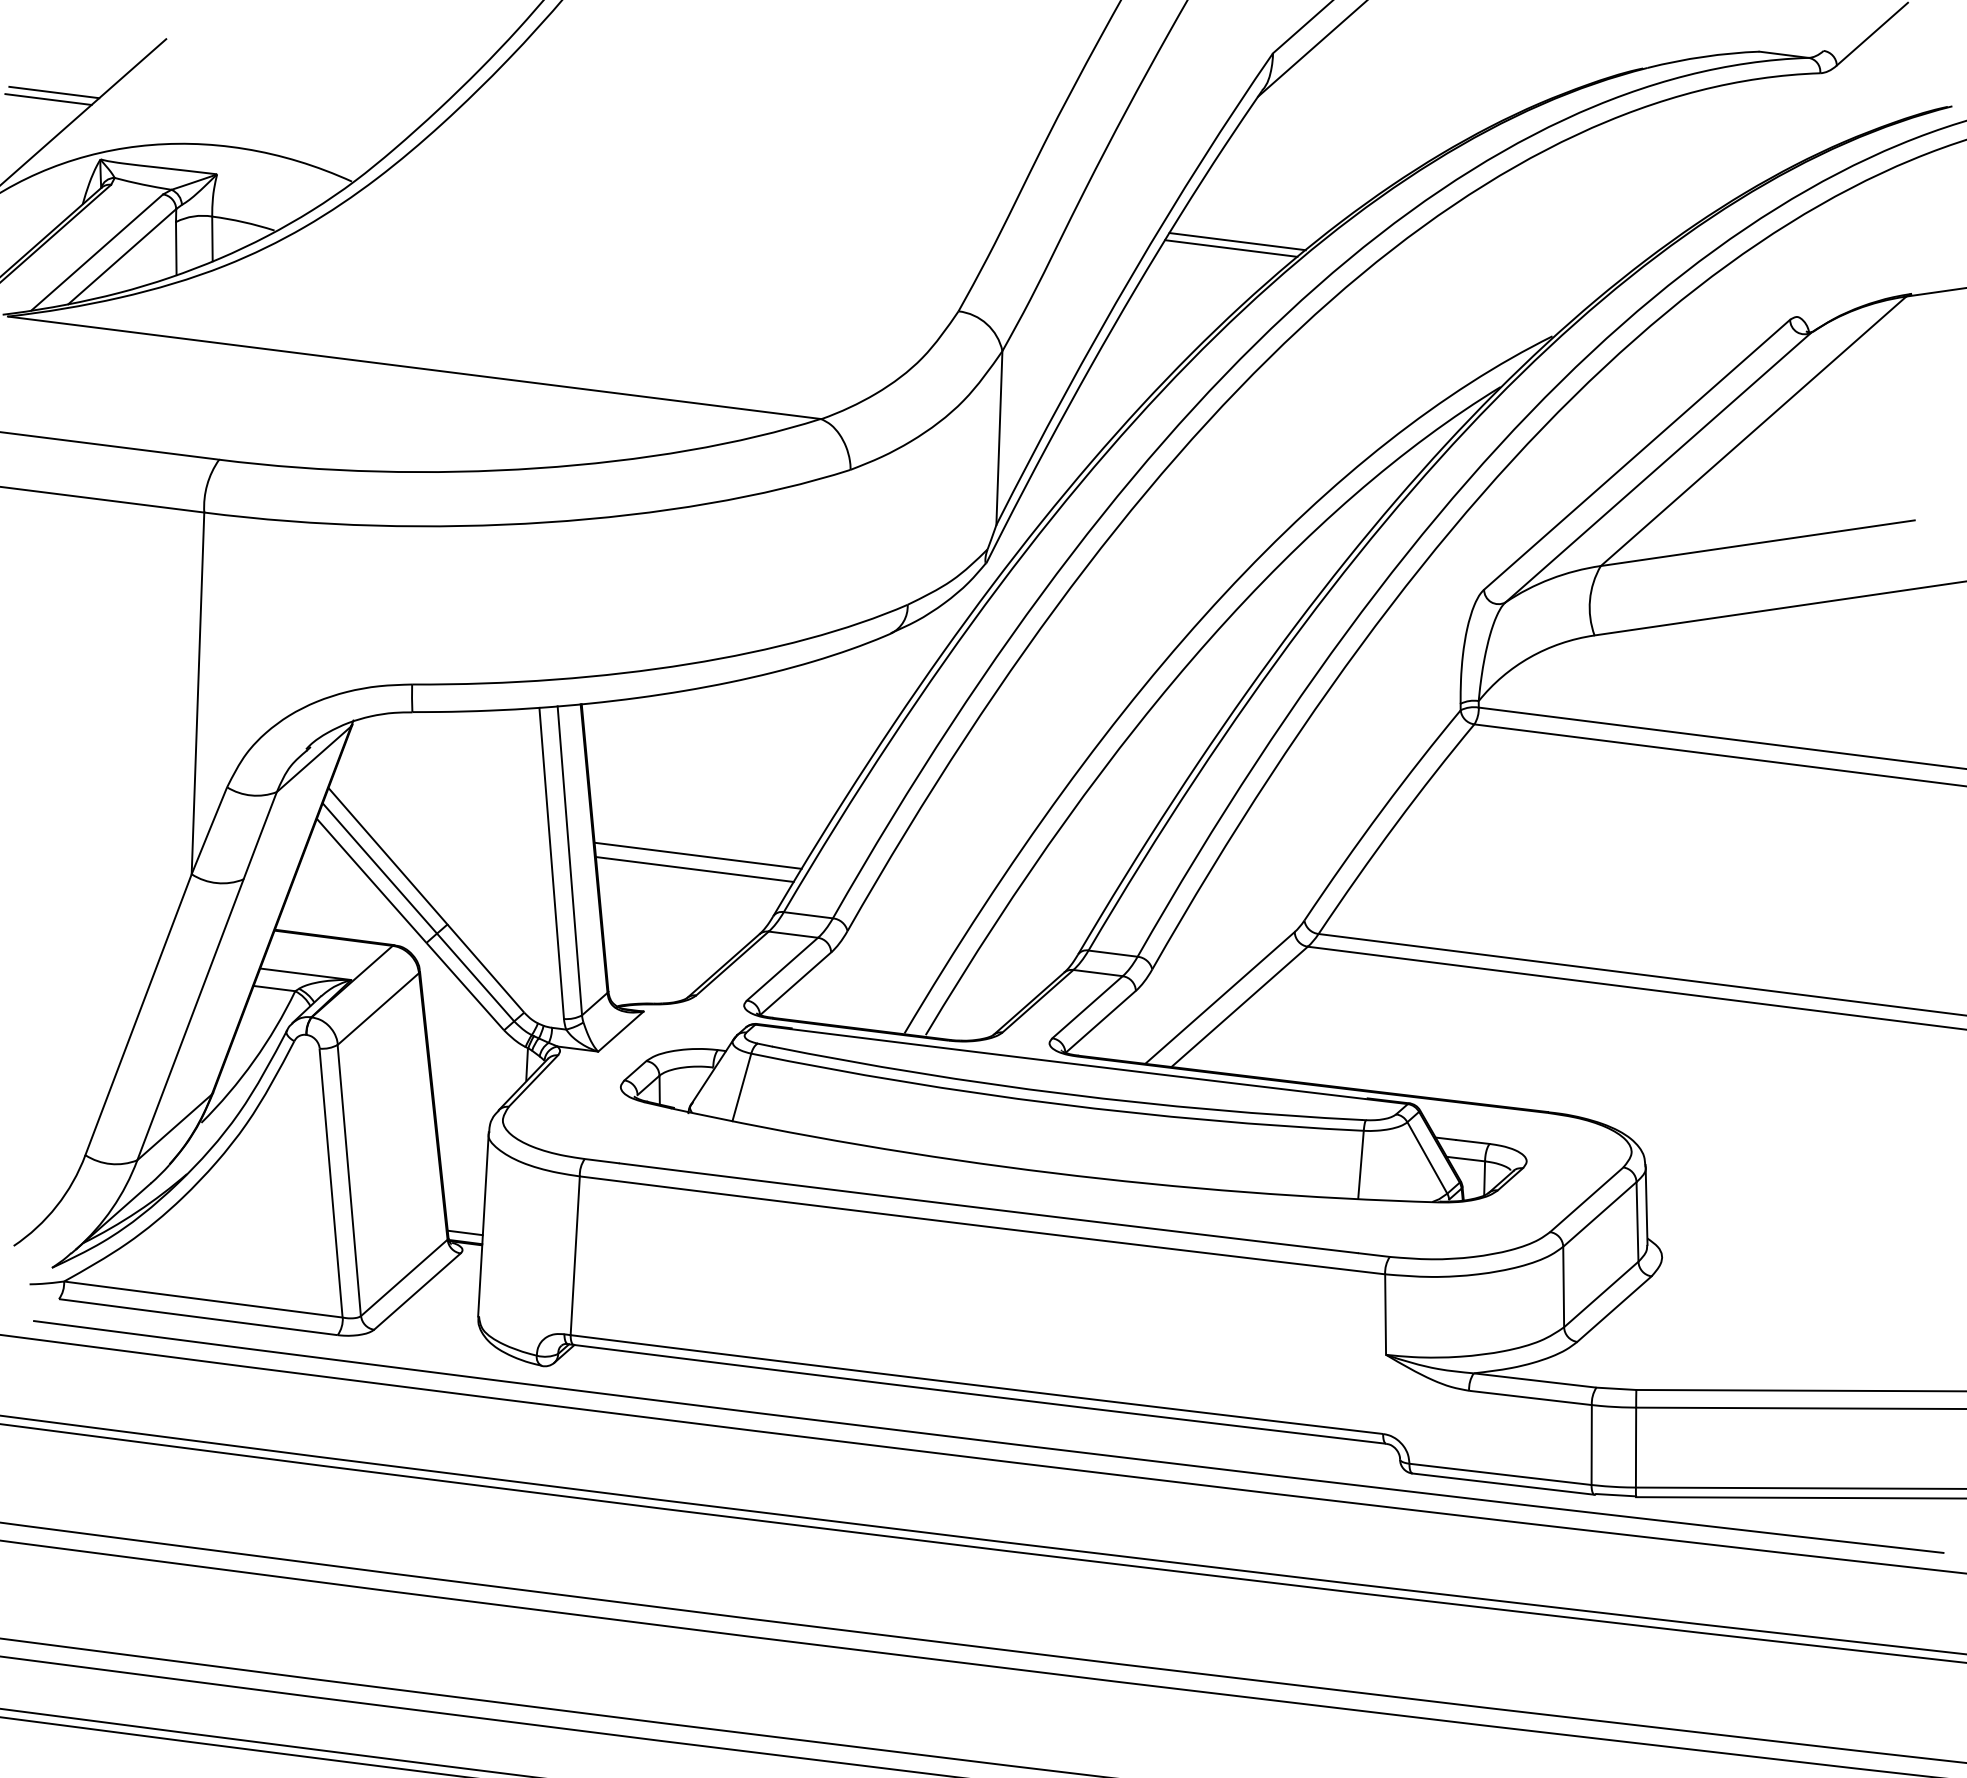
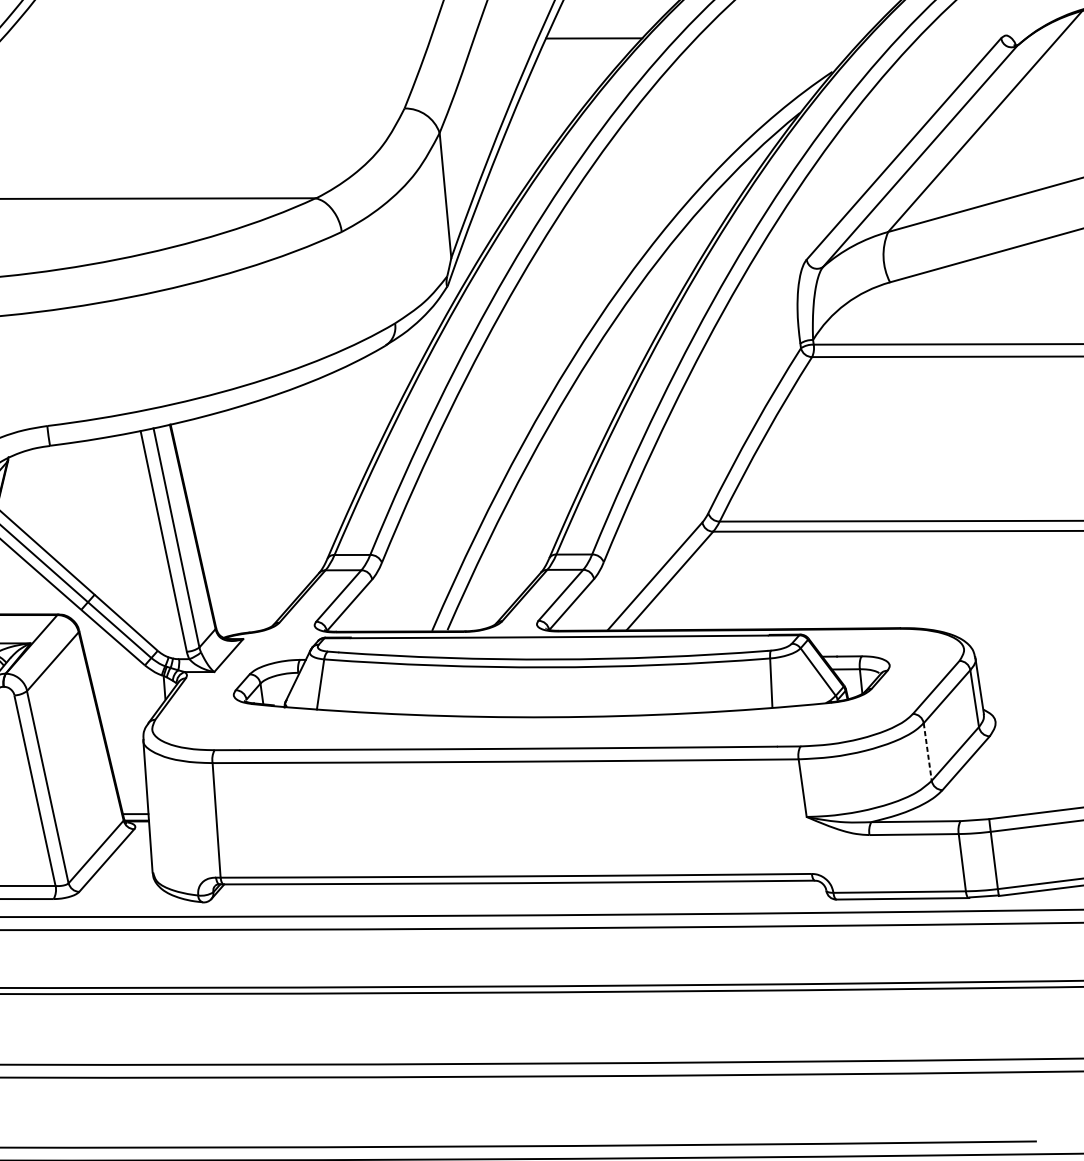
line: (1237, 241) -> (598, 32), removed
line: (697, 855) -> (267, 522), removed
line: (694, 869) -> (266, 532), removed
line: (1563, 1288) -> (927, 753), solid -> dashed

